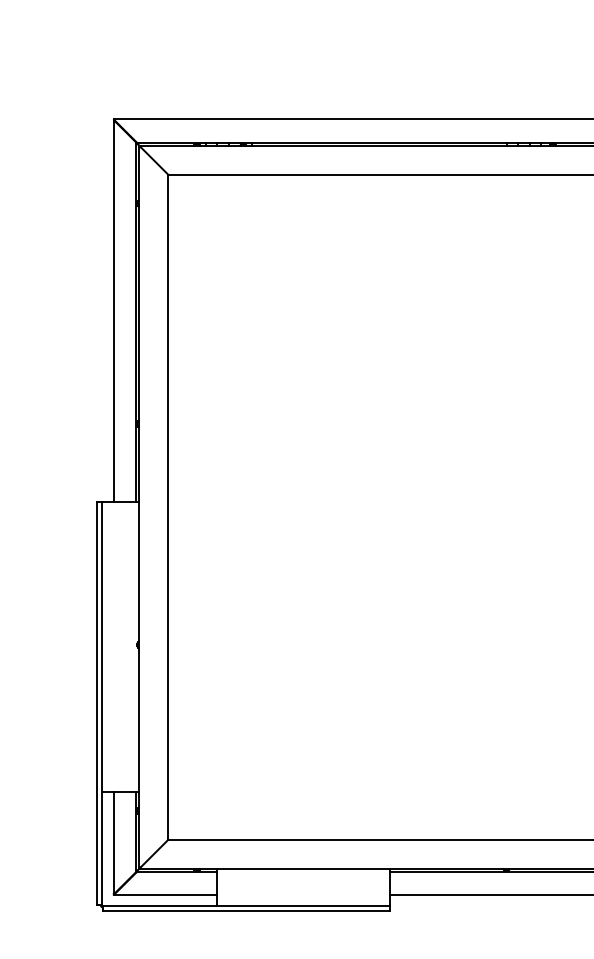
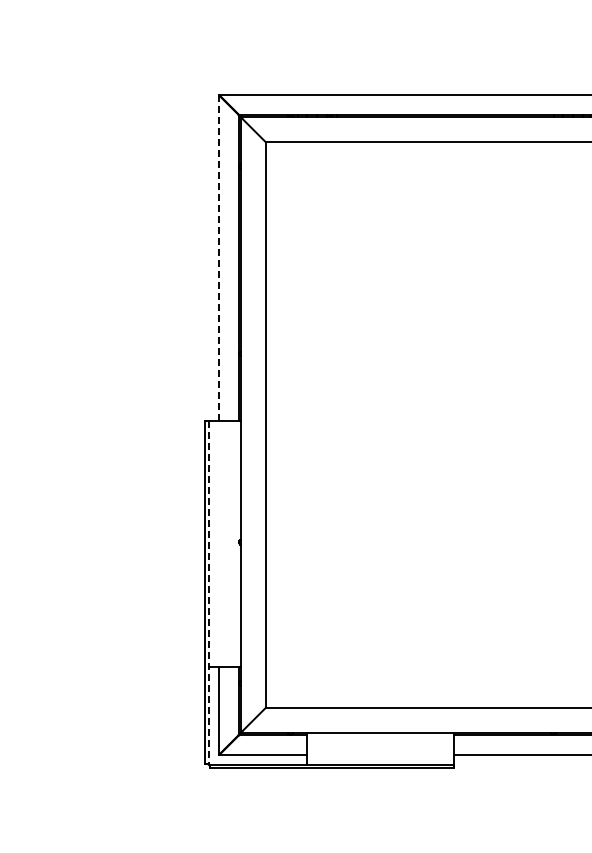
line: (114, 311) -> (219, 258), solid -> dashed
line: (102, 704) -> (209, 592), solid -> dashed

